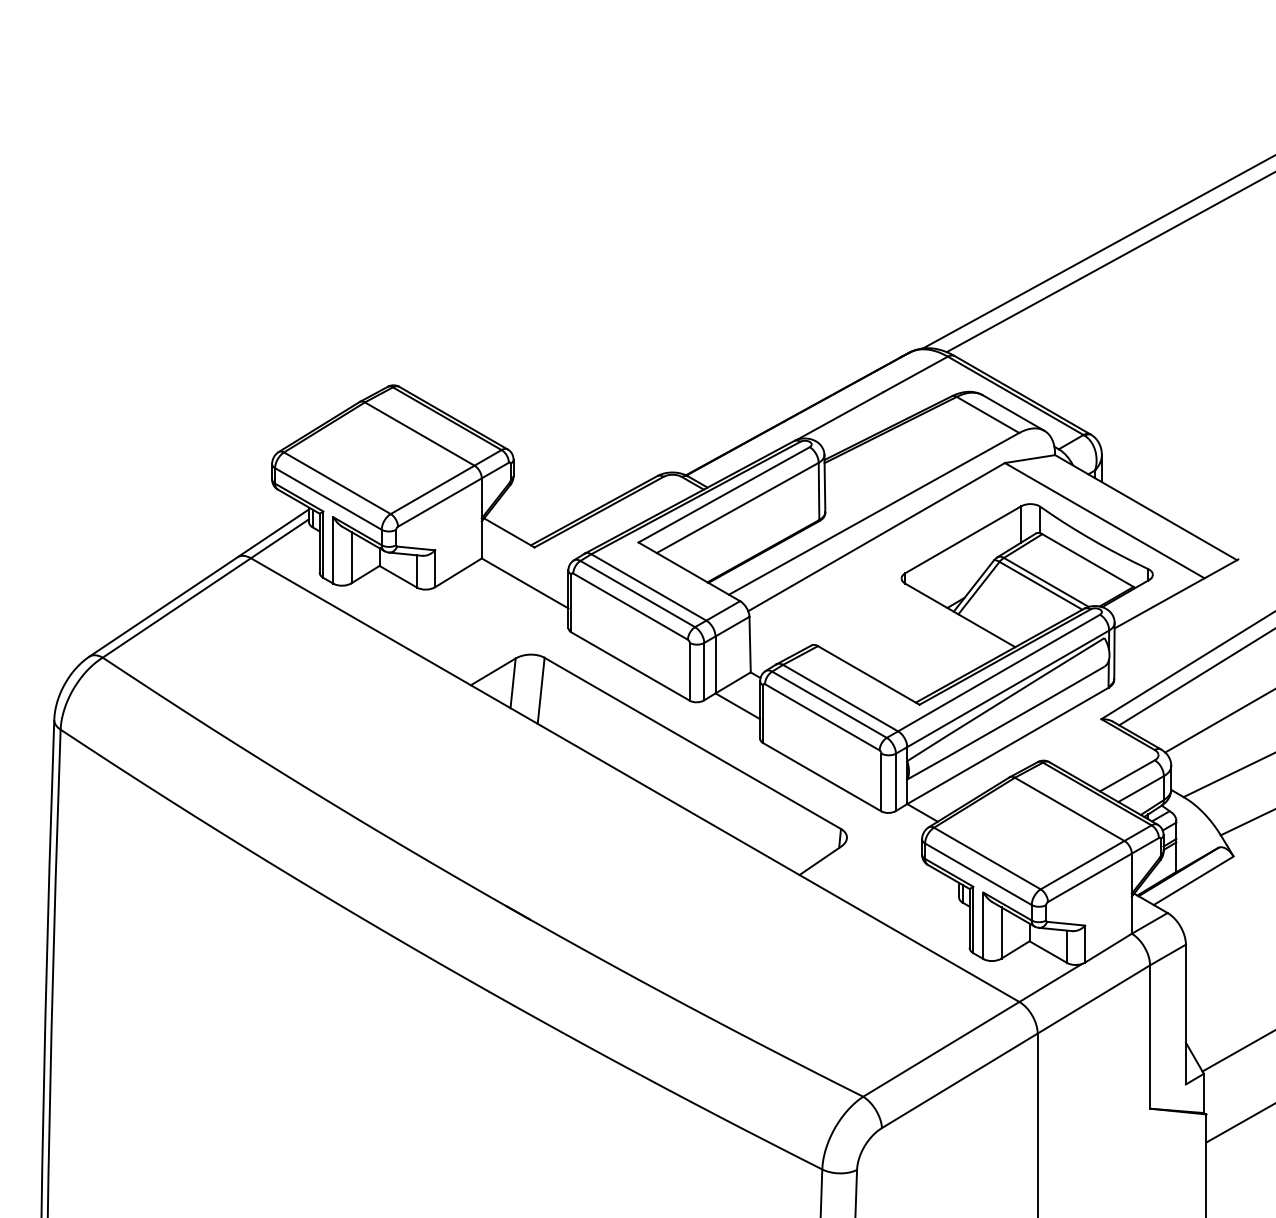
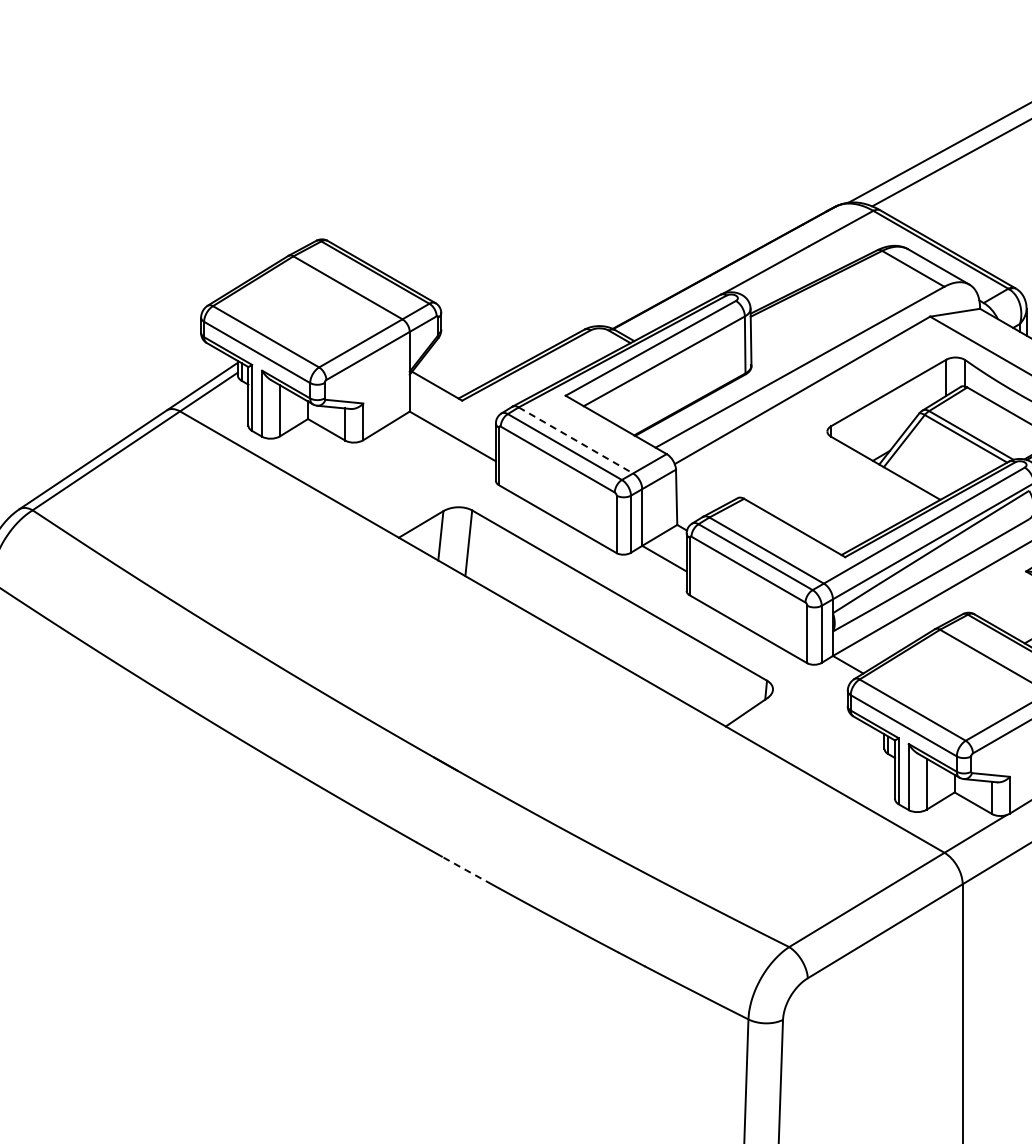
line: (649, 587) -> (576, 440), solid -> dashed
line: (539, 1019) -> (467, 870), solid -> dashed

